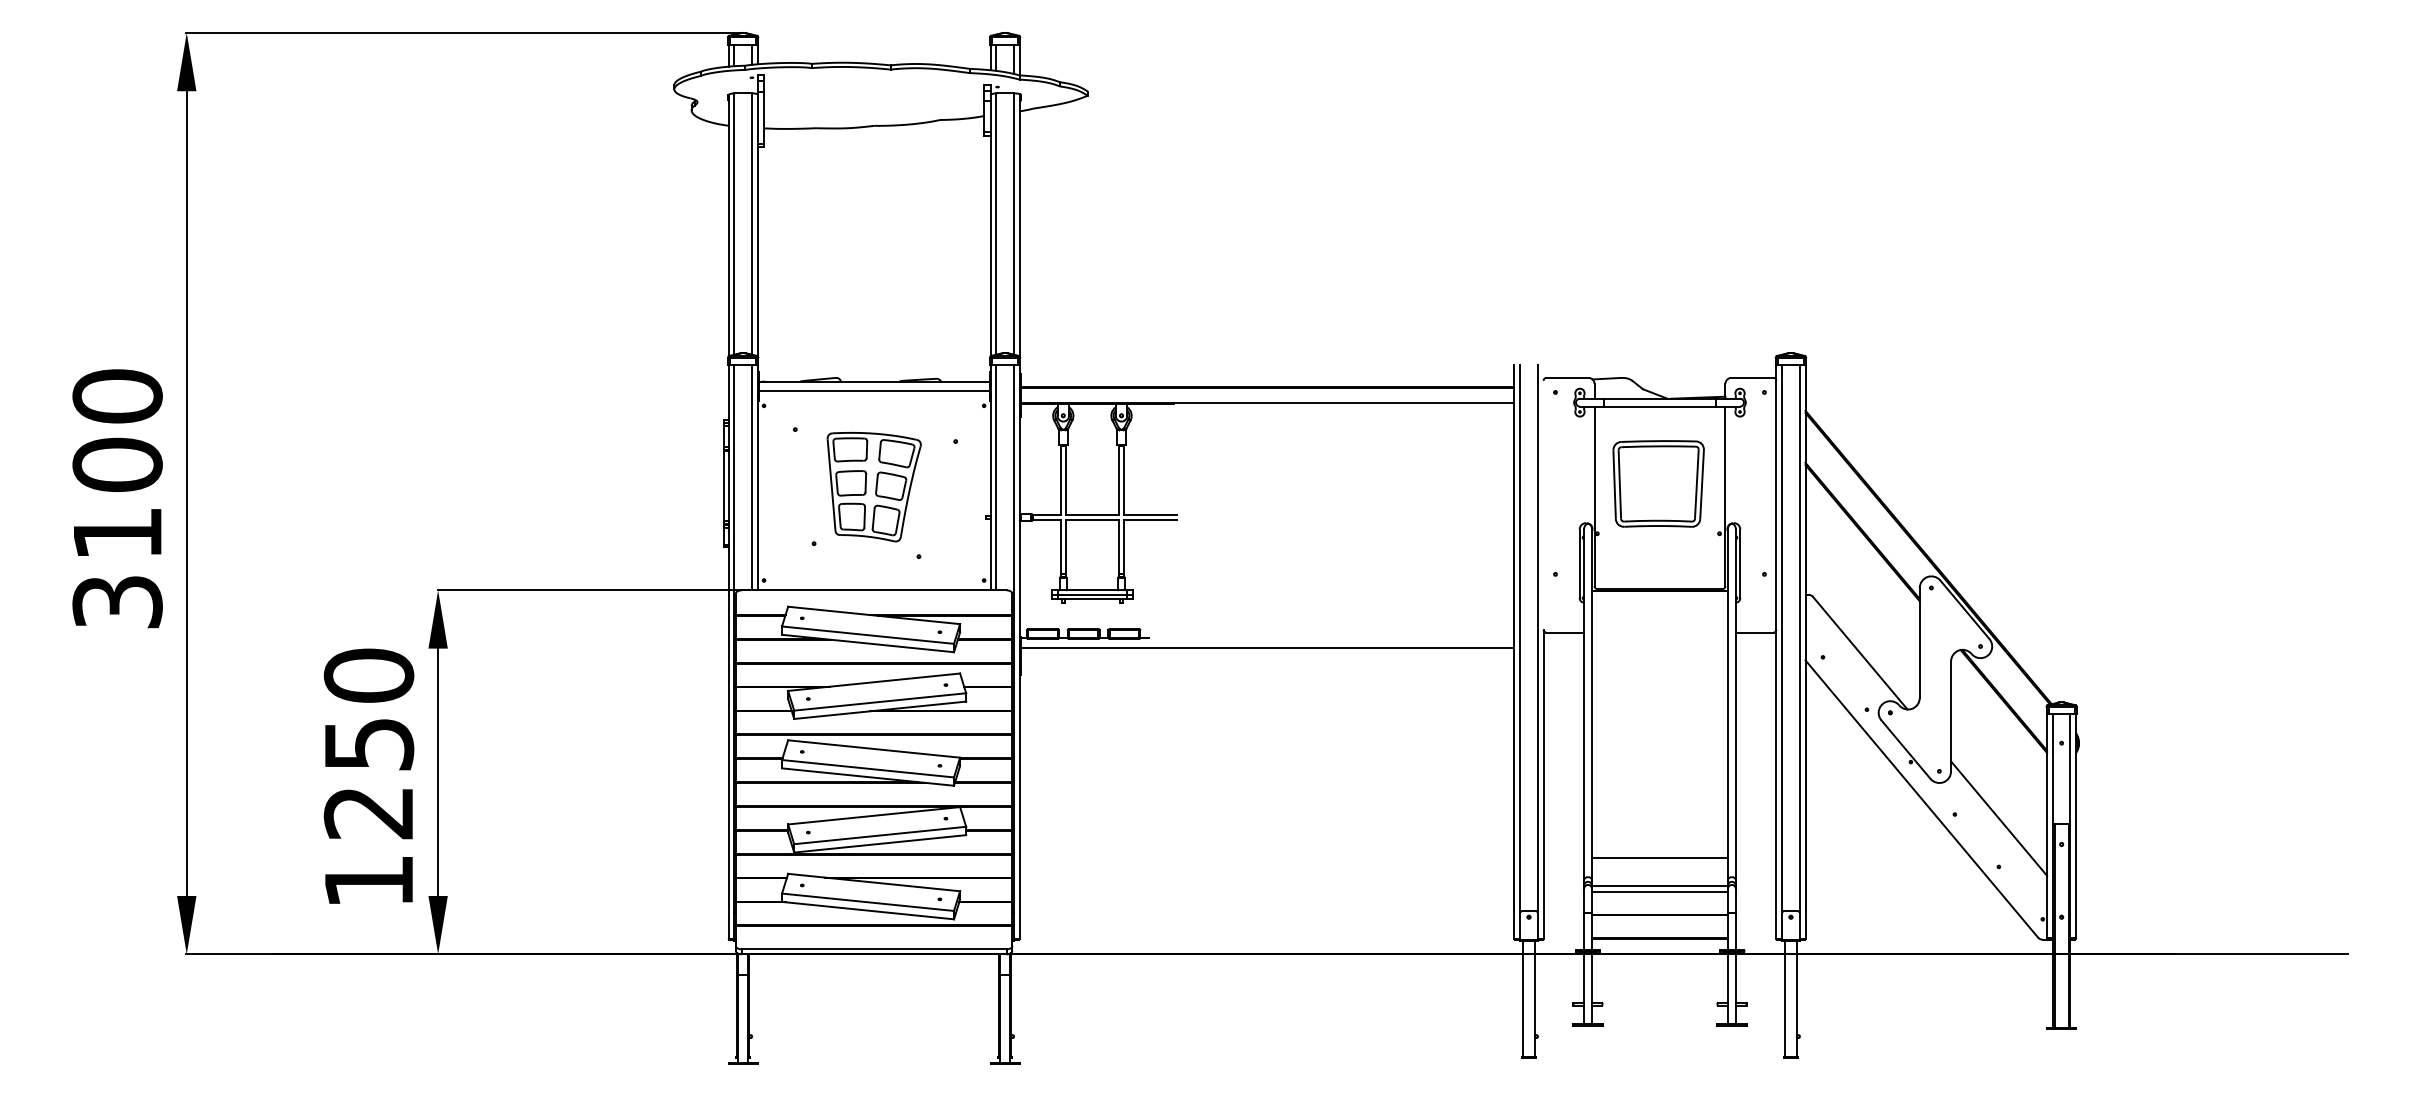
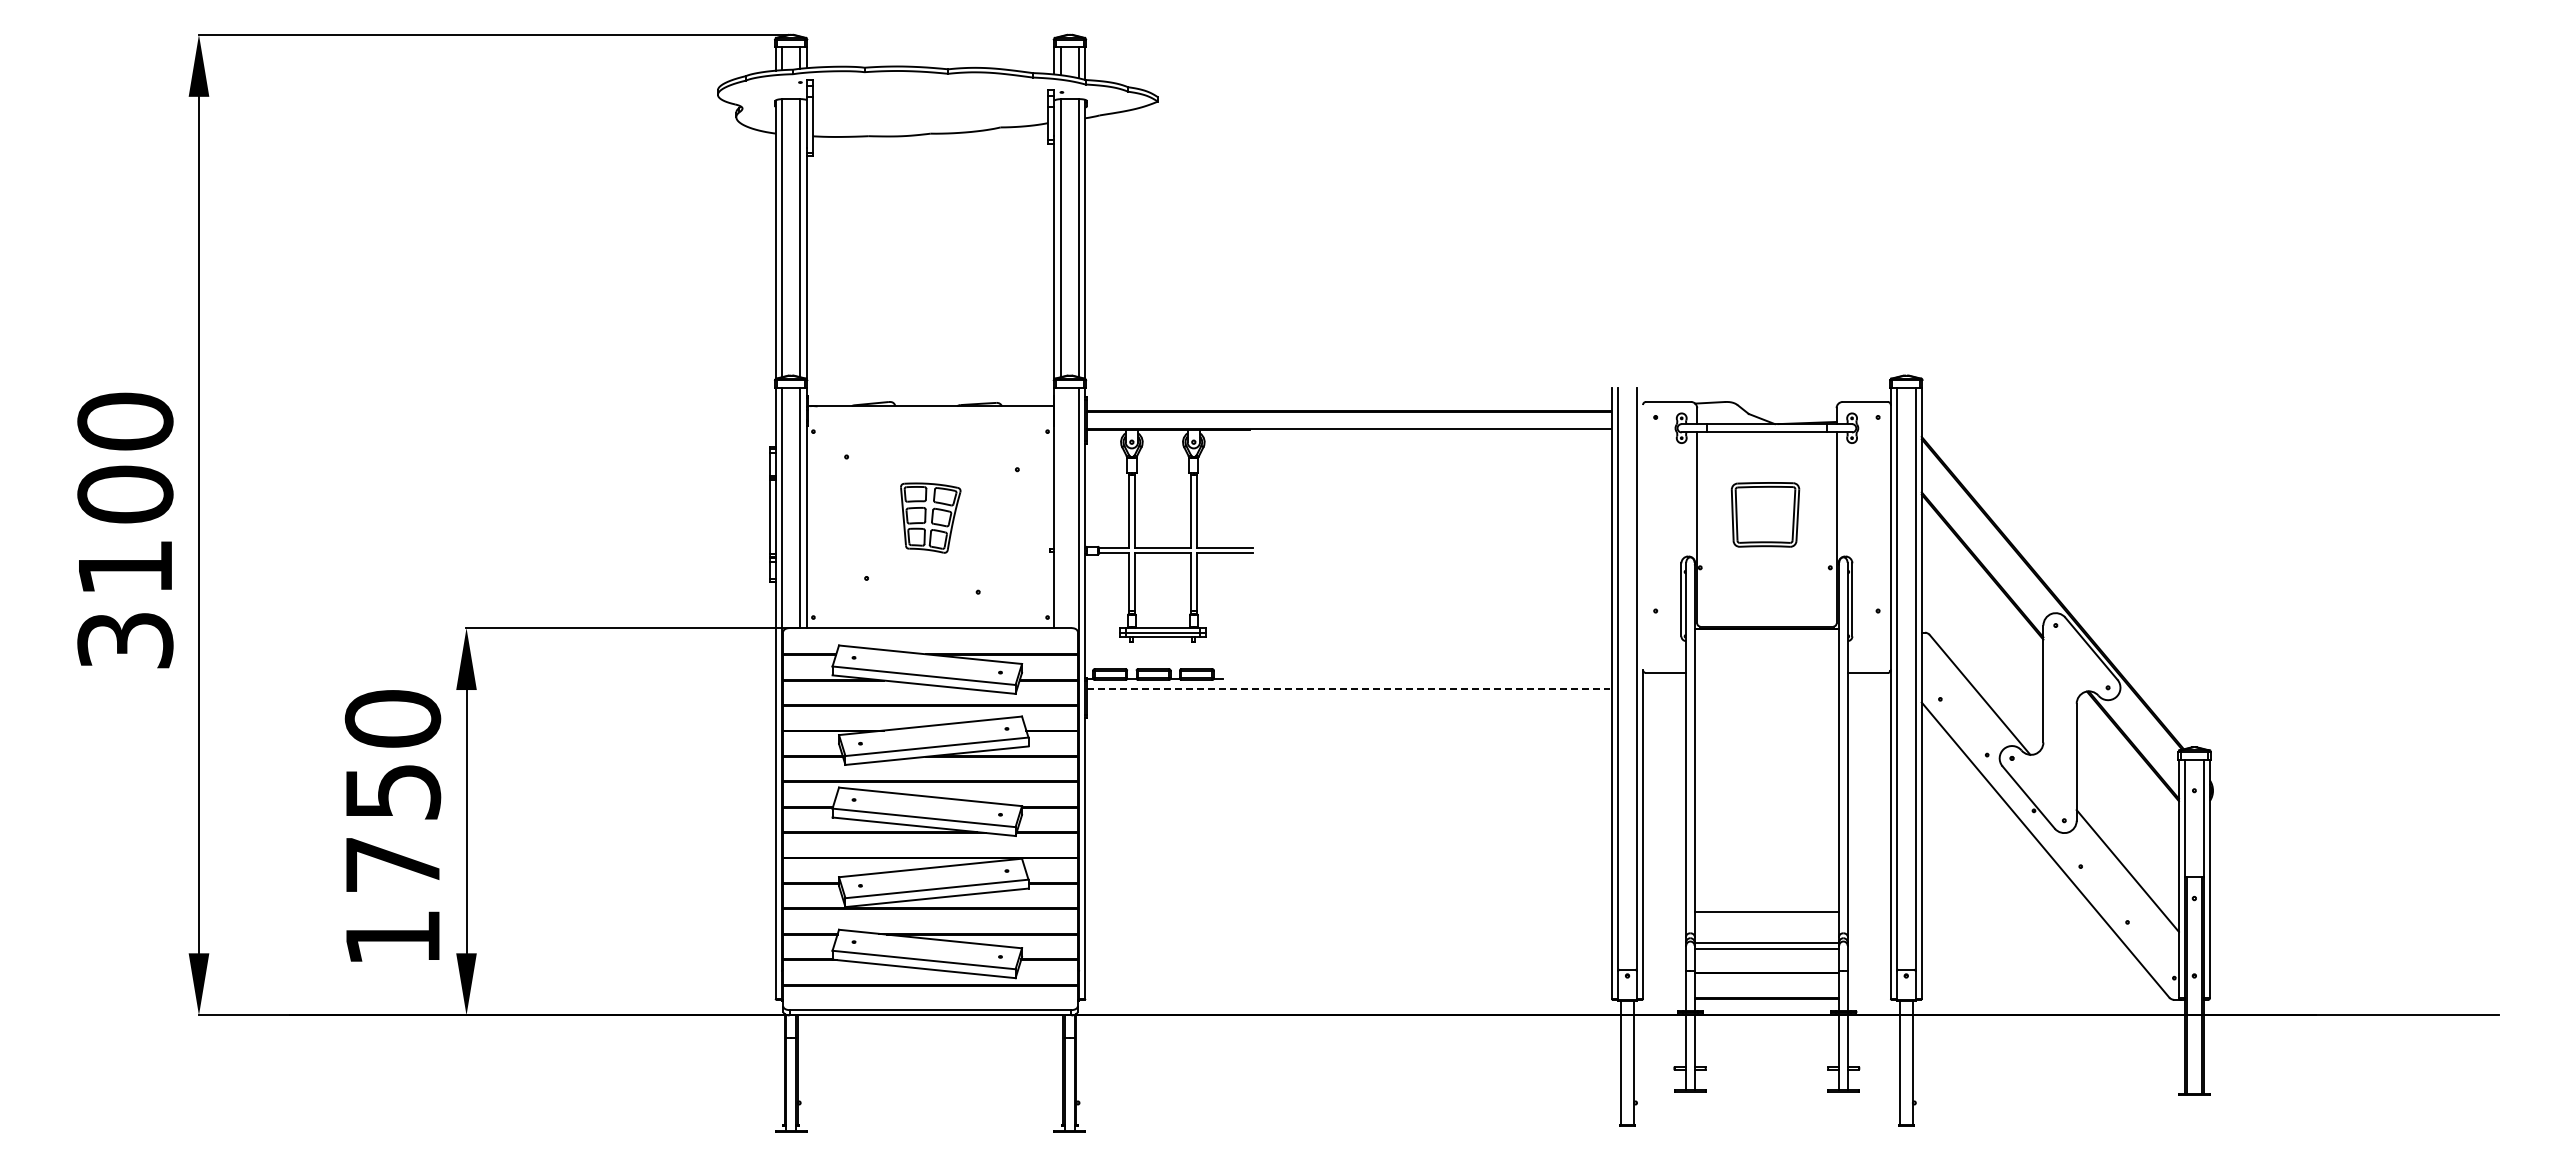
line: (874, 391) -> (930, 416), removed
line: (996, 478) -> (1060, 508), removed
part: (1658, 483) -> (1765, 514), size x0.7
part: (874, 486) -> (930, 517), size x0.6
line: (1266, 648) -> (1348, 689), solid -> dashed
text: (367, 813) -> (391, 865), 1250 -> 1750

